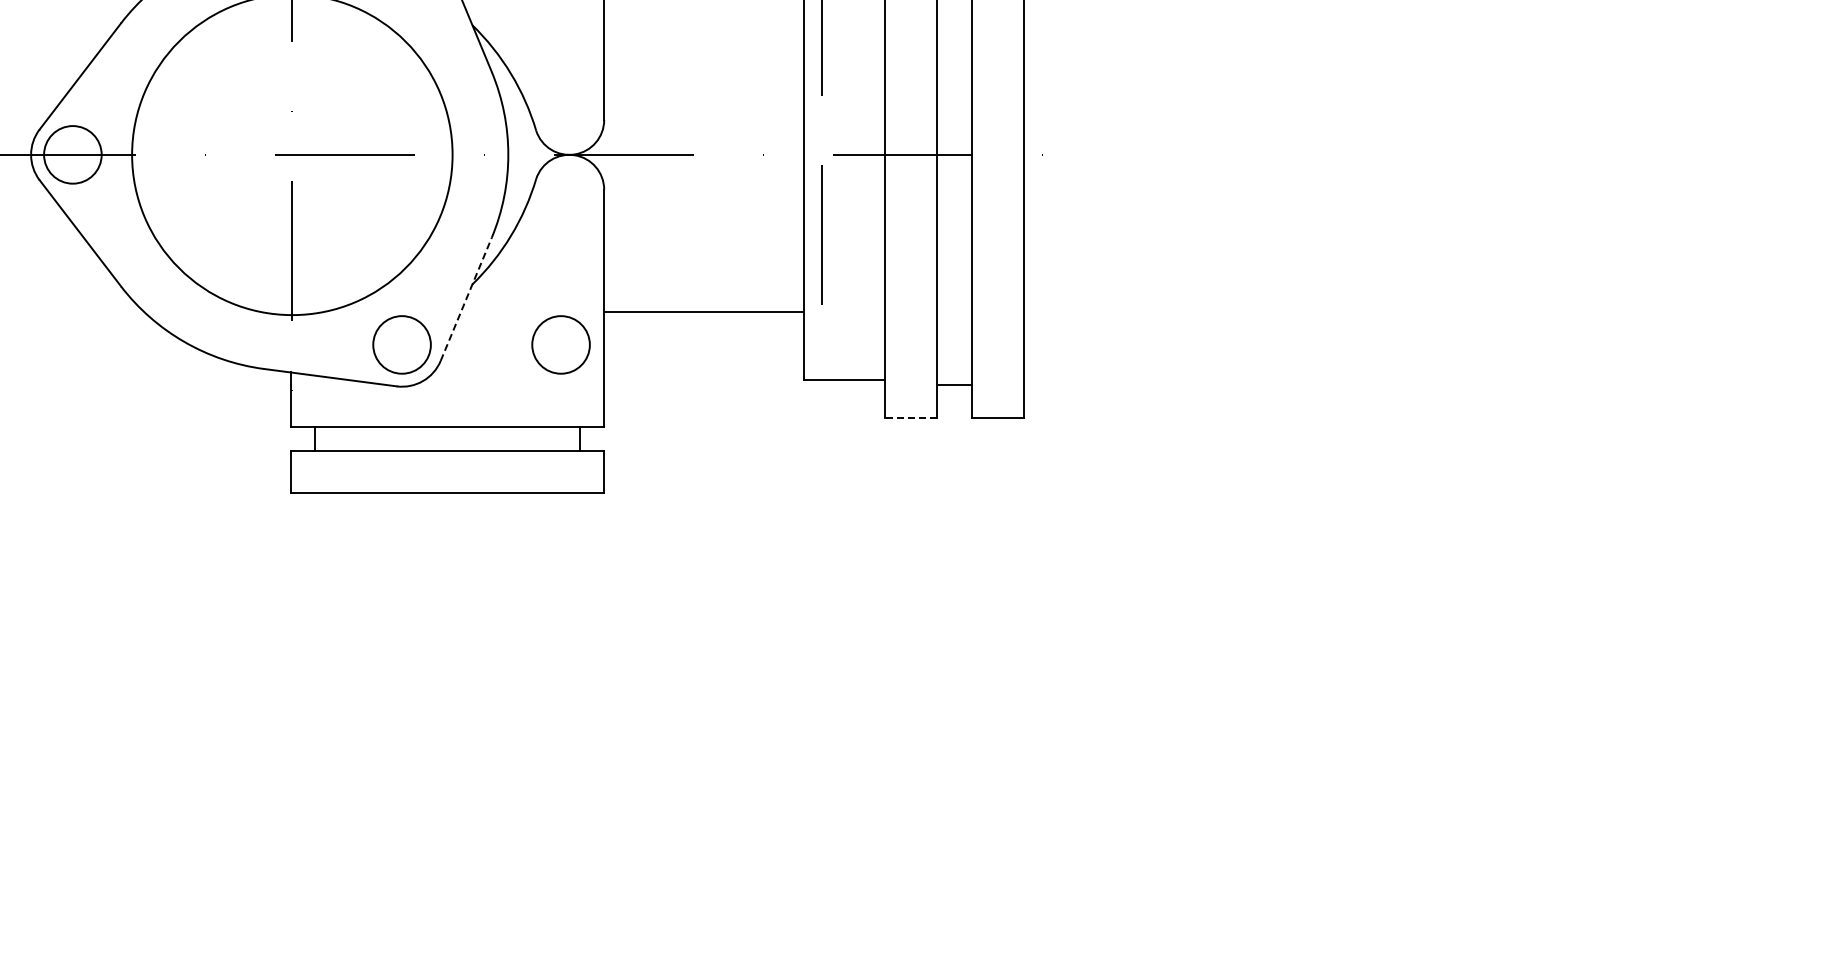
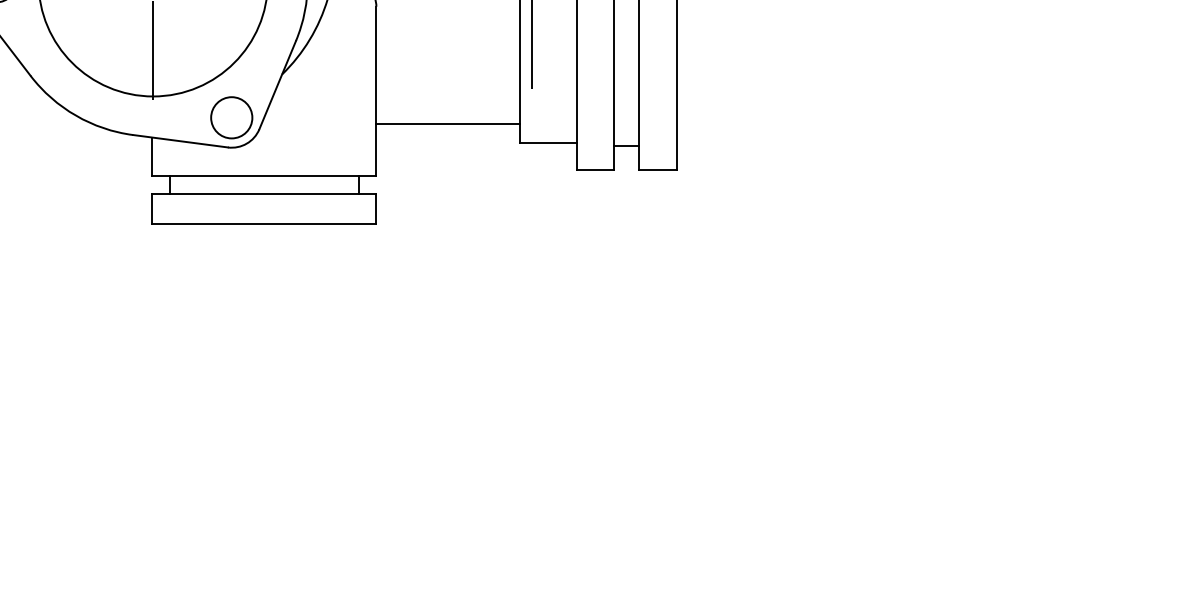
line: (466, 299) -> (277, 85), dashed -> solid
line: (704, 312) -> (448, 123), moved
circle: (560, 344) -> (345, 117), removed
line: (910, 417) -> (595, 169), dashed -> solid

